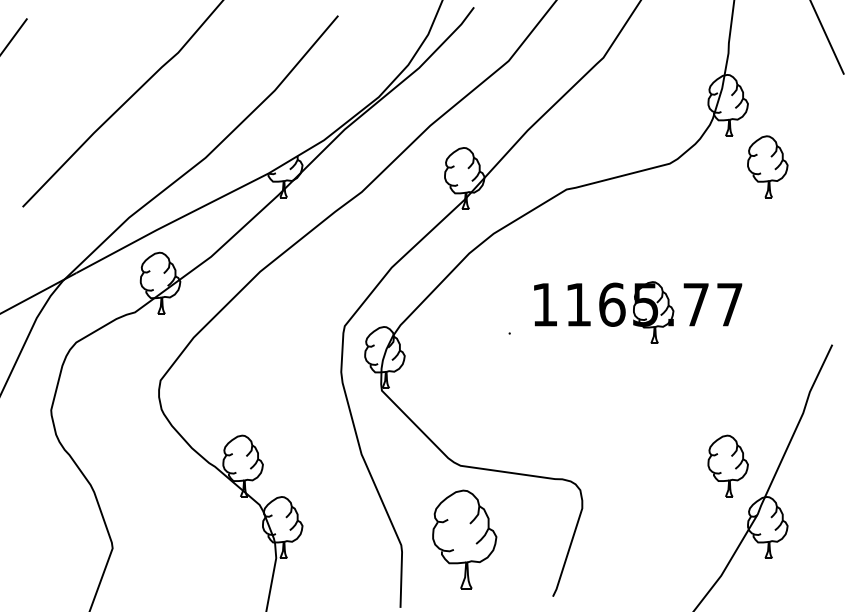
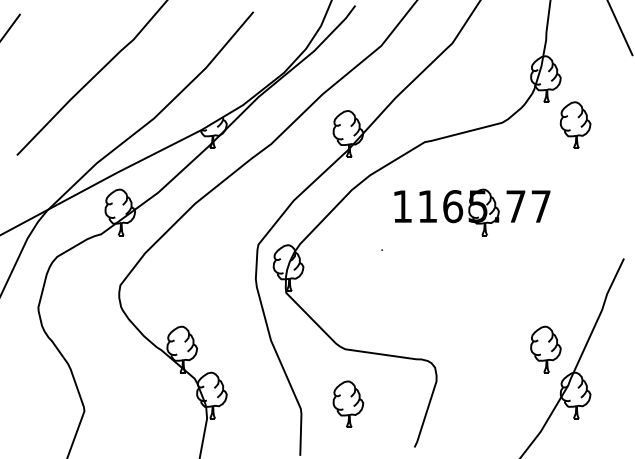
part: (638, 312) -> (472, 212), moved
part: (464, 538) -> (348, 403), size x0.62

